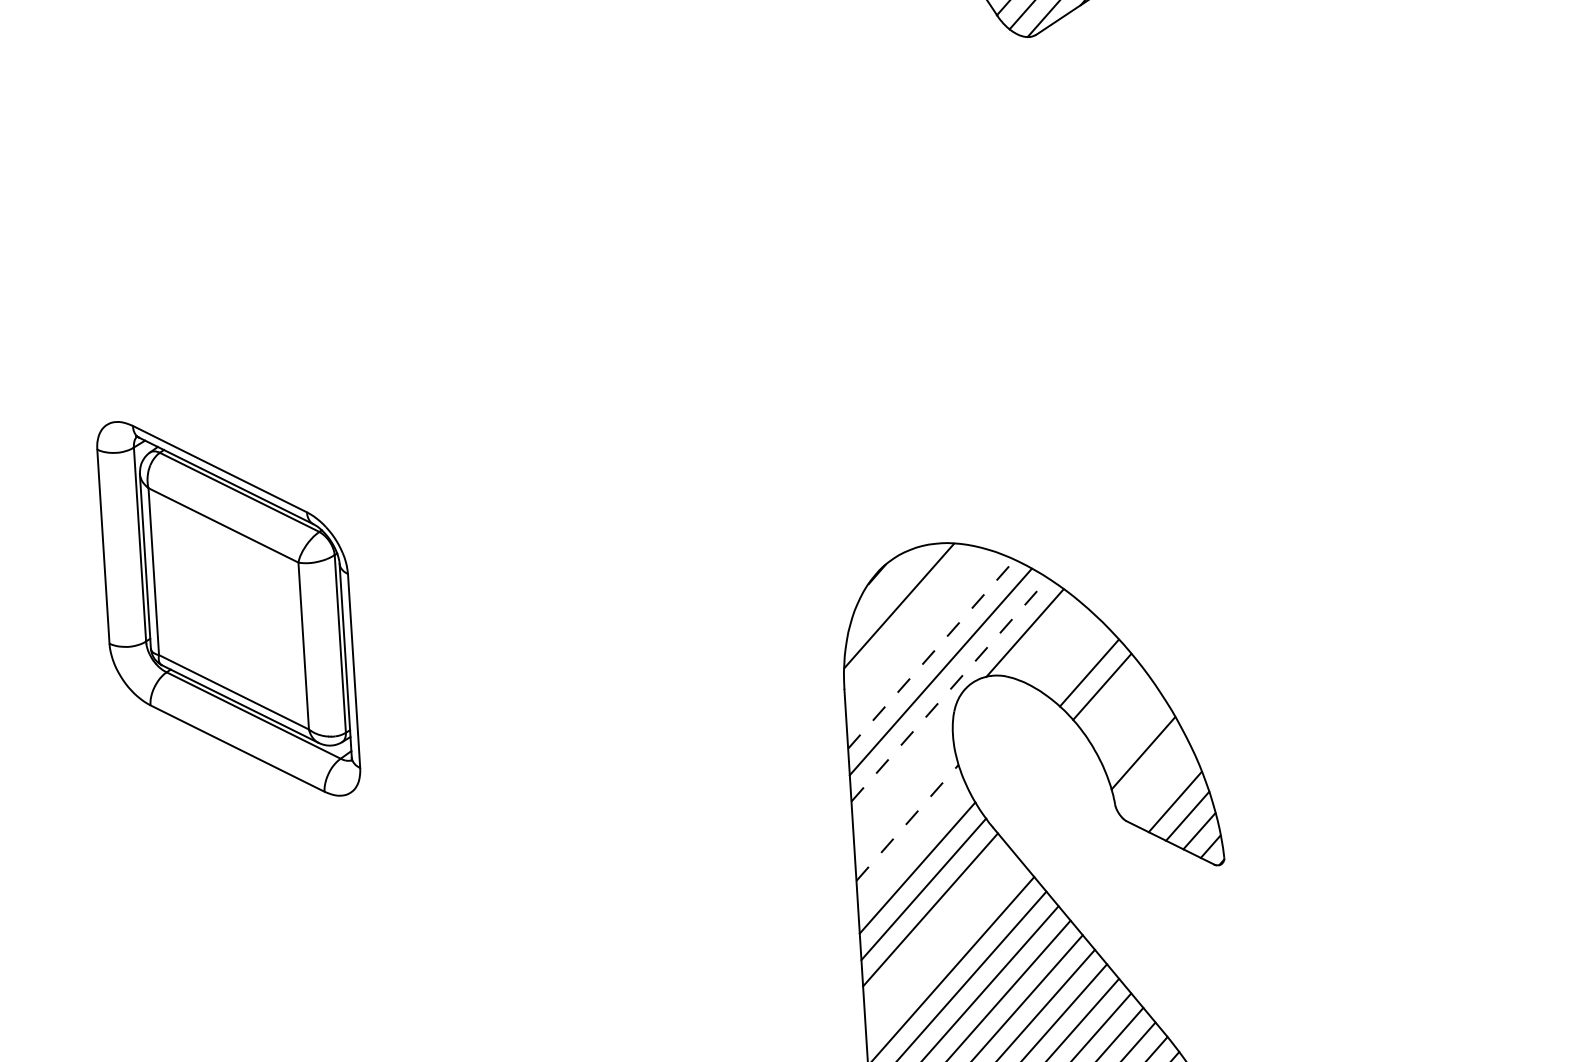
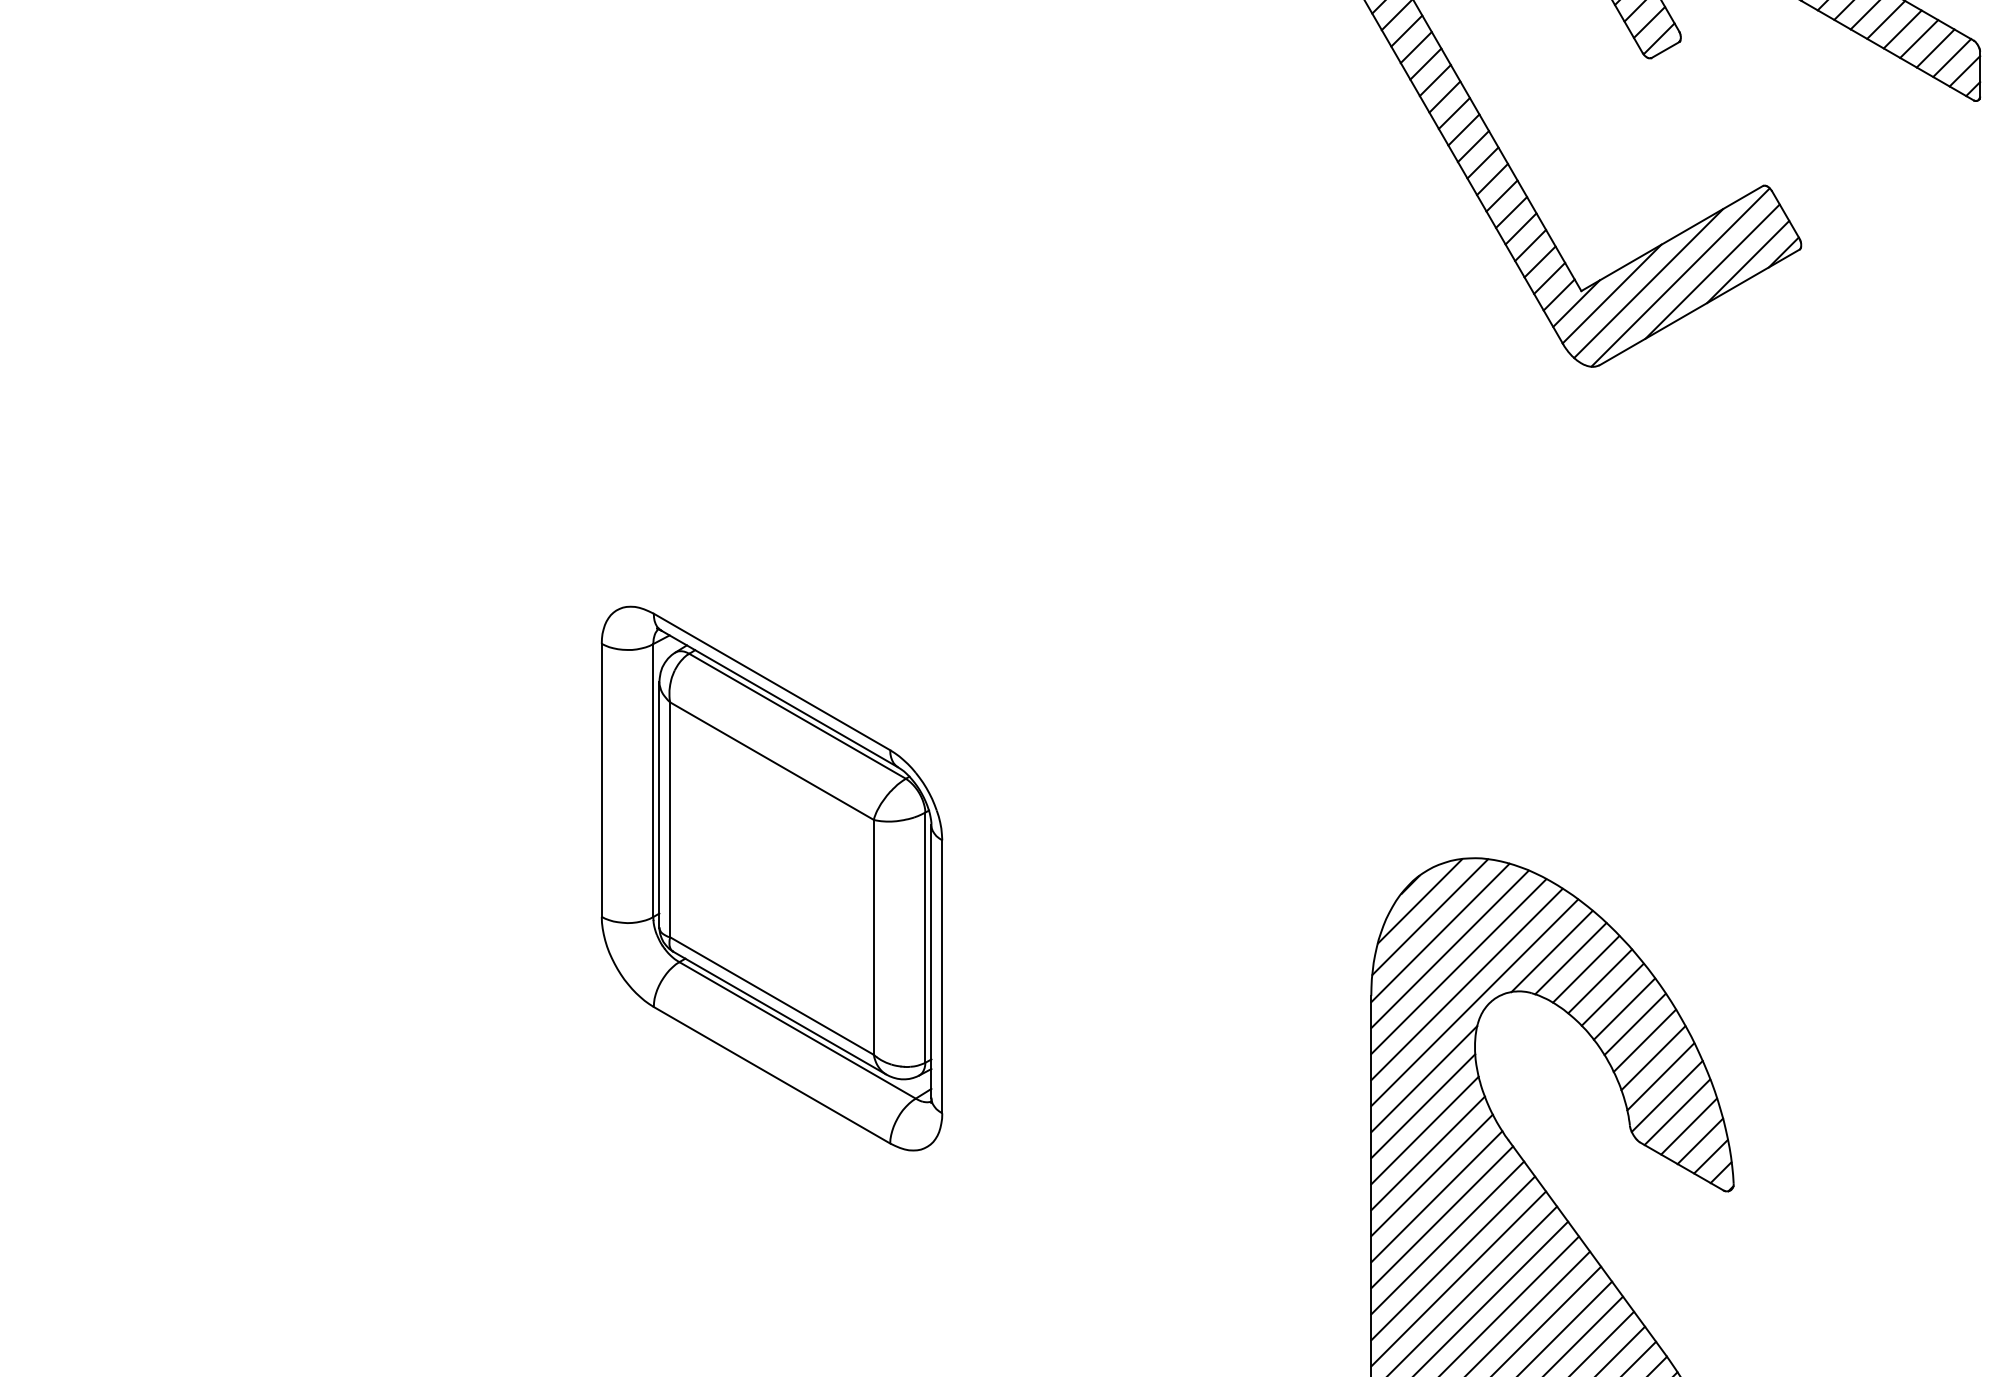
line: (887, 590) -> (1419, 901), added
part: (228, 608) -> (771, 878), size x1.43
line: (910, 620) -> (1440, 932), added
line: (920, 637) -> (1449, 949), added
line: (1044, 638) -> (1570, 958), added
line: (1061, 649) -> (1586, 969), added
line: (931, 654) -> (1458, 966), dashed -> solid
line: (1076, 660) -> (1600, 981), added
line: (950, 689) -> (1475, 1002), dashed -> solid
line: (1113, 701) -> (1634, 1024), added
line: (1124, 717) -> (1644, 1040), added
line: (1134, 735) -> (1653, 1058), added
line: (903, 771) -> (1424, 1079), added
line: (1150, 771) -> (1666, 1095), added
line: (1162, 788) -> (1677, 1112), added
line: (904, 798) -> (1423, 1106), added
line: (908, 822) -> (1425, 1130), dashed -> solid
line: (911, 846) -> (1427, 1153), added
line: (937, 929) -> (1447, 1237), added
line: (944, 950) -> (1453, 1258), added

